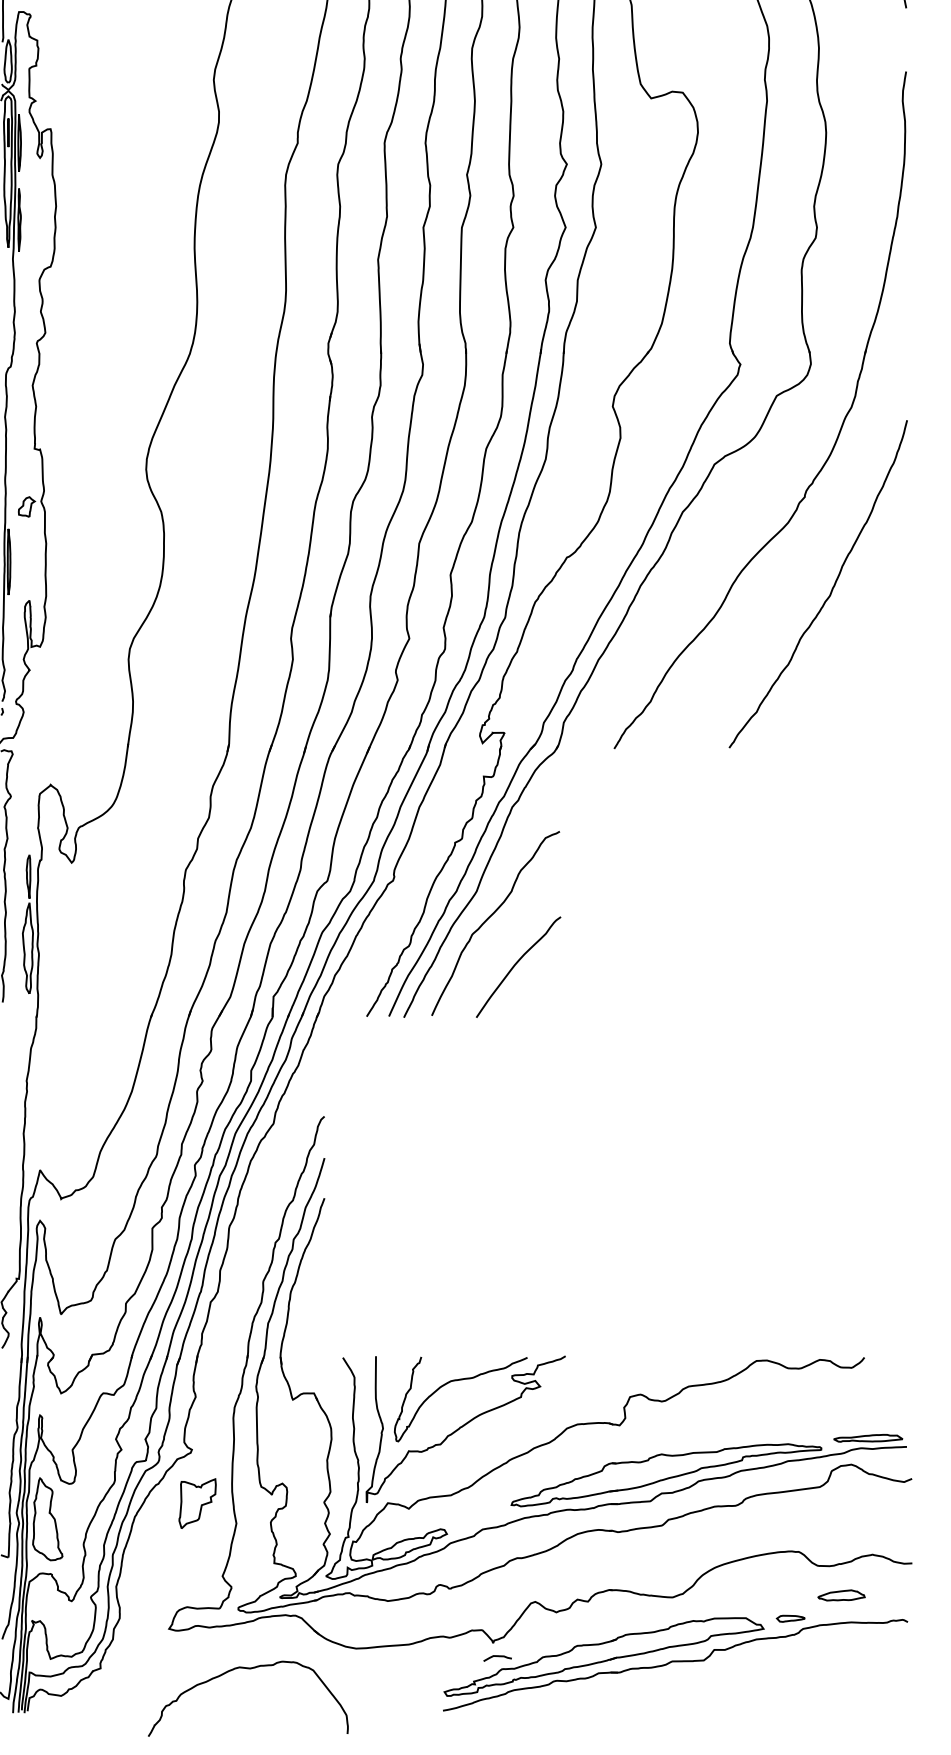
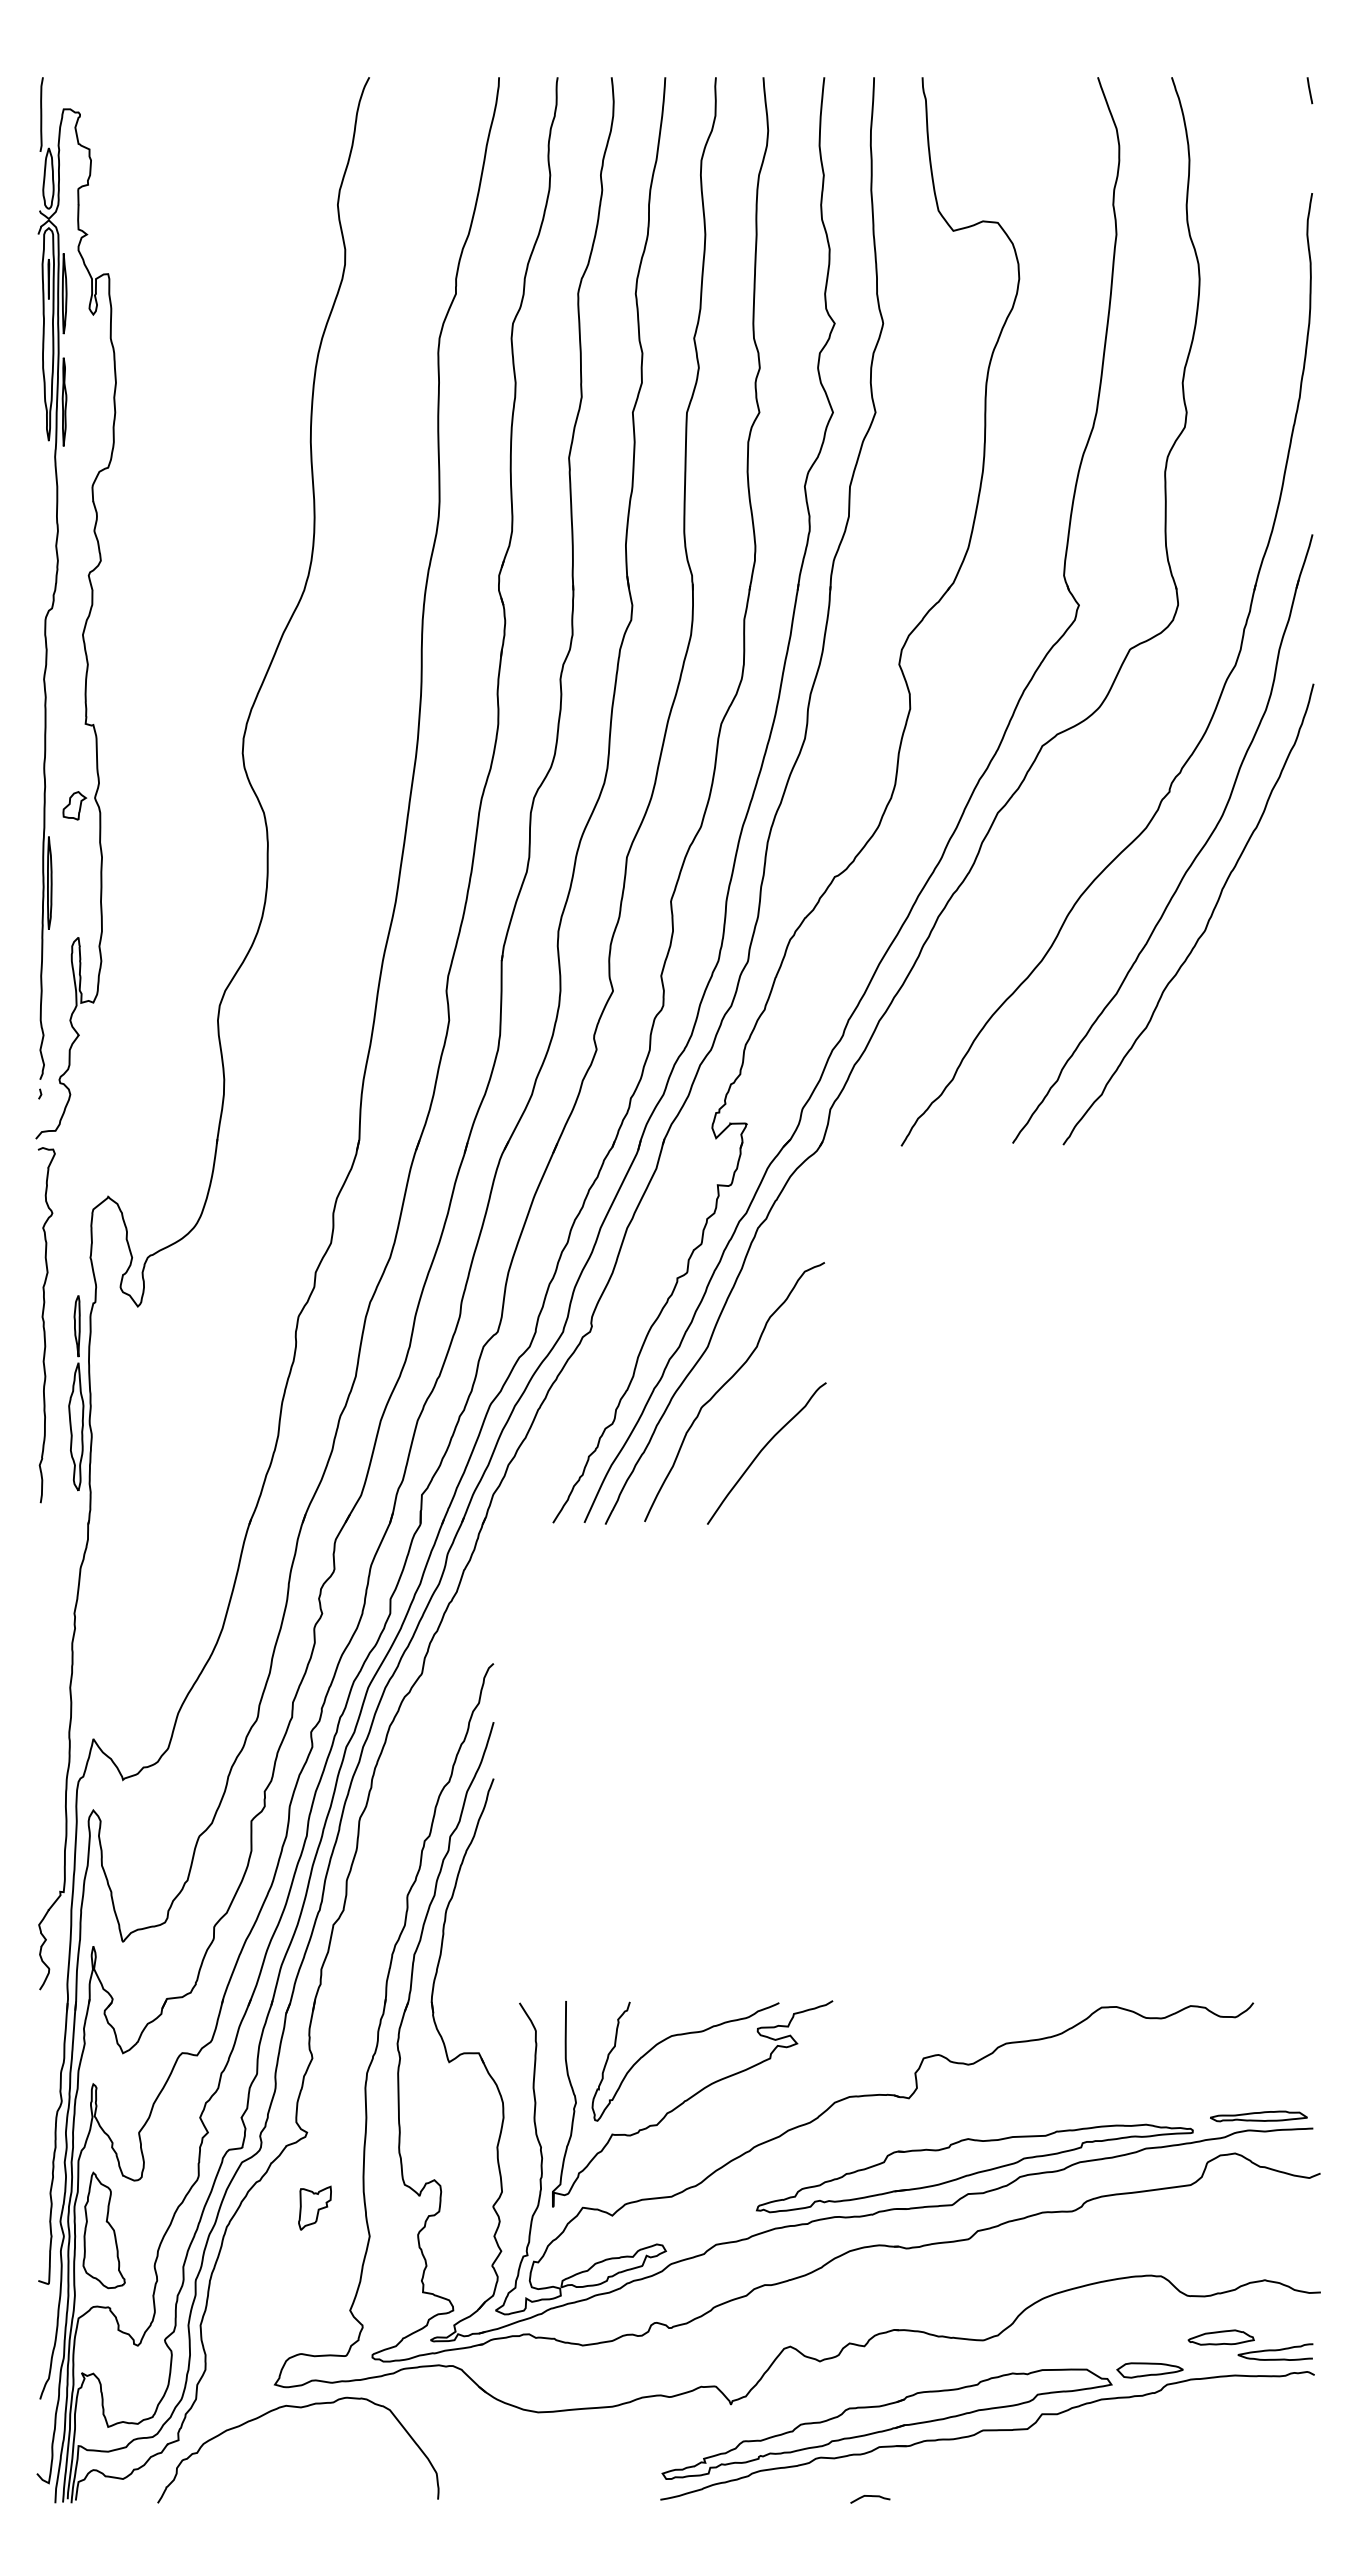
part: (821, 545) -> (1192, 860), added
part: (197, 1503) -> (314, 2207), size x0.62
curve: (880, 1605) -> (1275, 2351), added
part: (790, 1618) -> (1149, 2370), size x1.67
curve: (497, 1656) -> (870, 2496), moved
curve: (248, 1669) -> (298, 2408), moved

